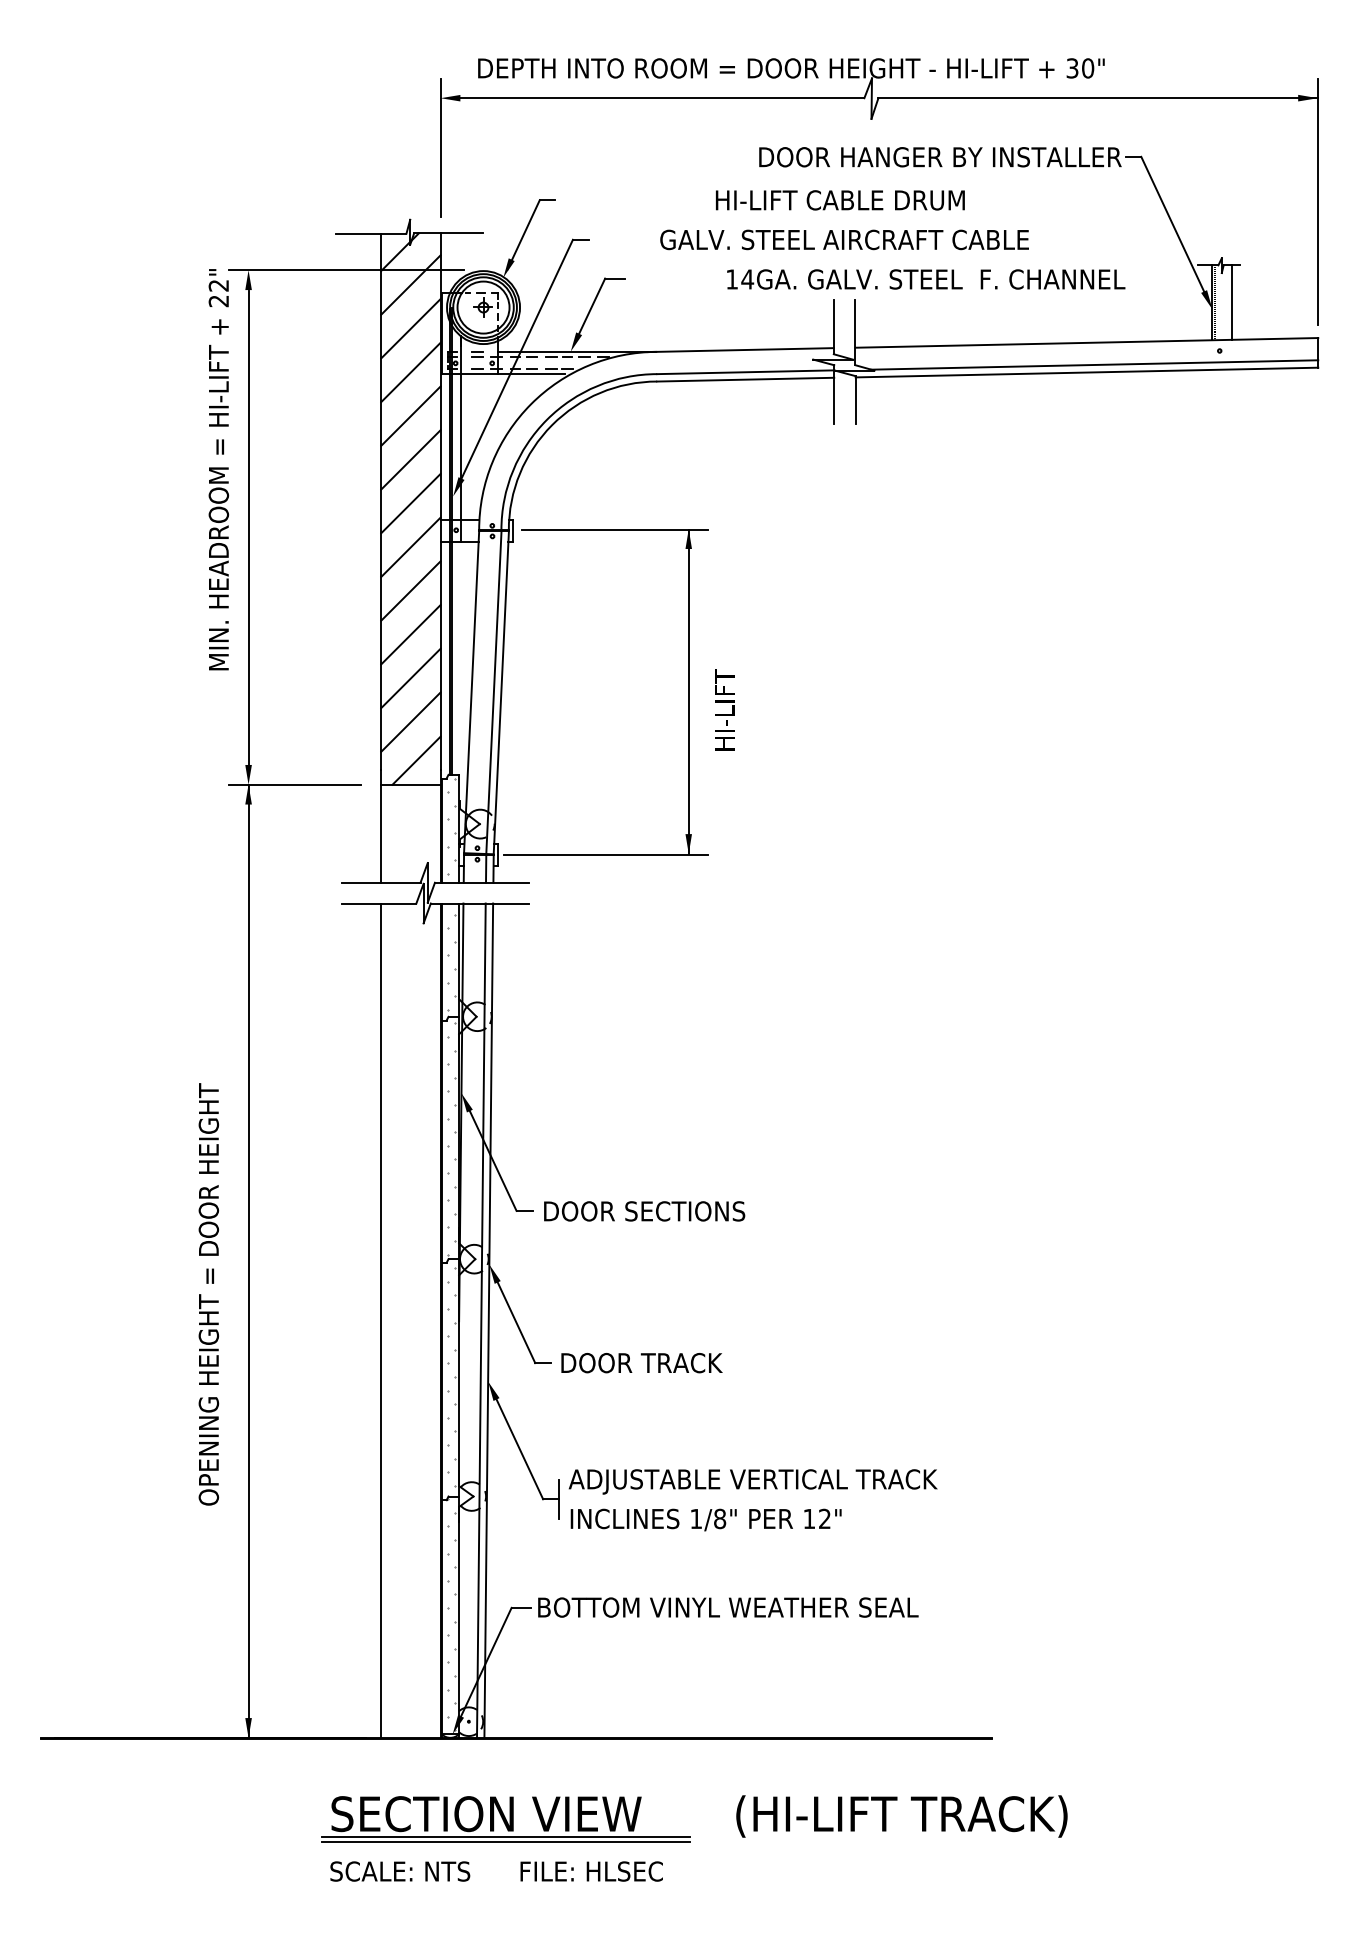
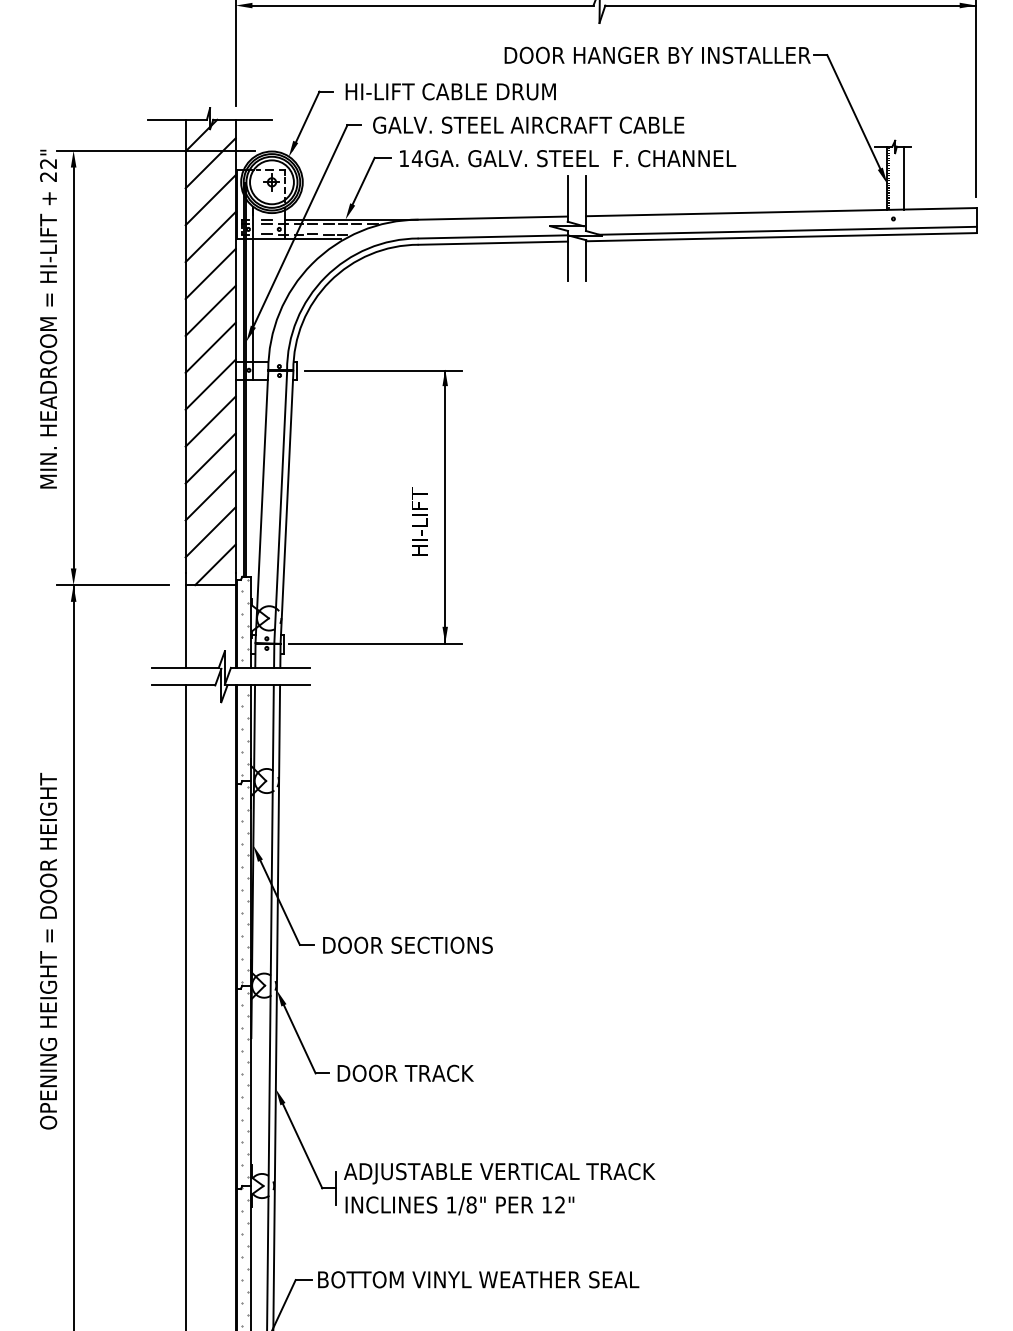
text: (840, 200) -> (450, 91), moved
text: (844, 239) -> (528, 124), moved
text: (926, 279) -> (568, 158), moved
text: (724, 709) -> (419, 521), moved
text: (208, 1294) -> (48, 951), moved

